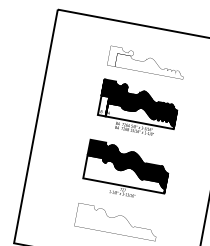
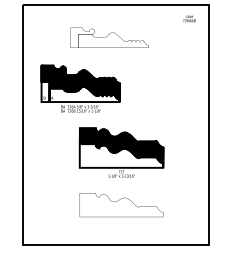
part: (146, 62) -> (109, 37), moved
part: (138, 108) -> (80, 88), moved

